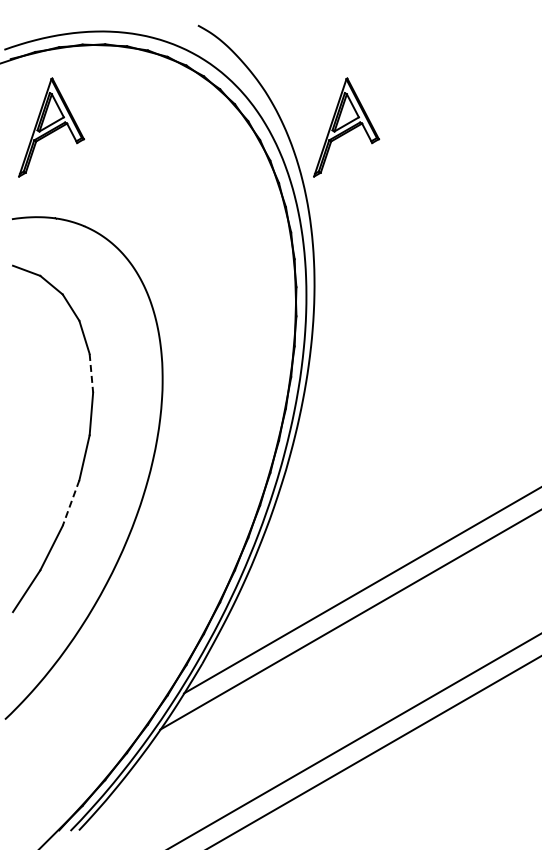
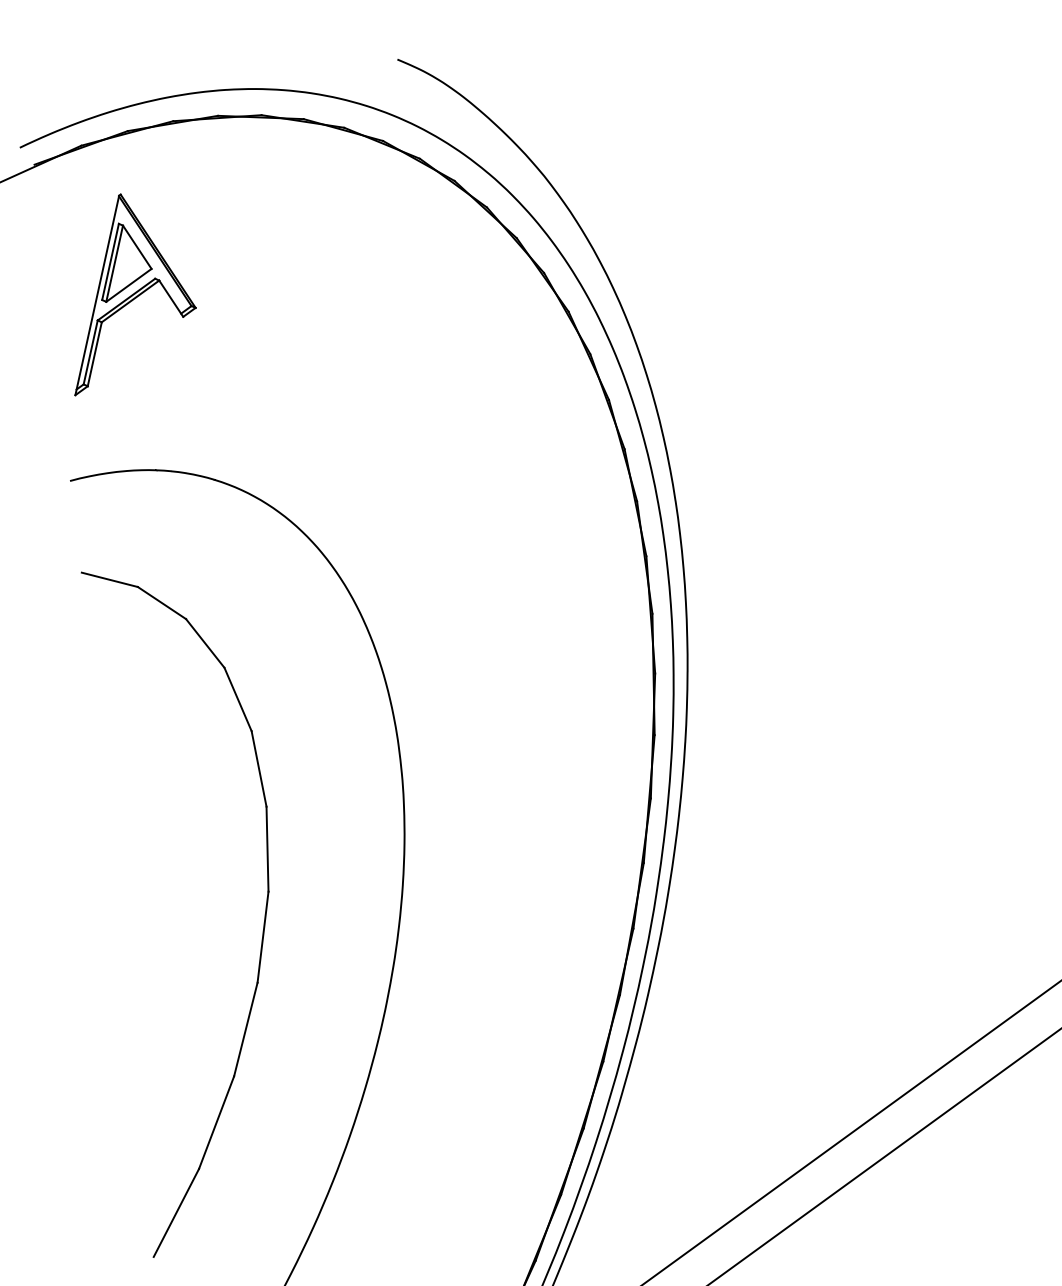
part: (346, 127) -> (712, 230), removed
line: (91, 373) -> (259, 769), dashed -> solid
line: (70, 503) -> (244, 1030), dashed -> solid

